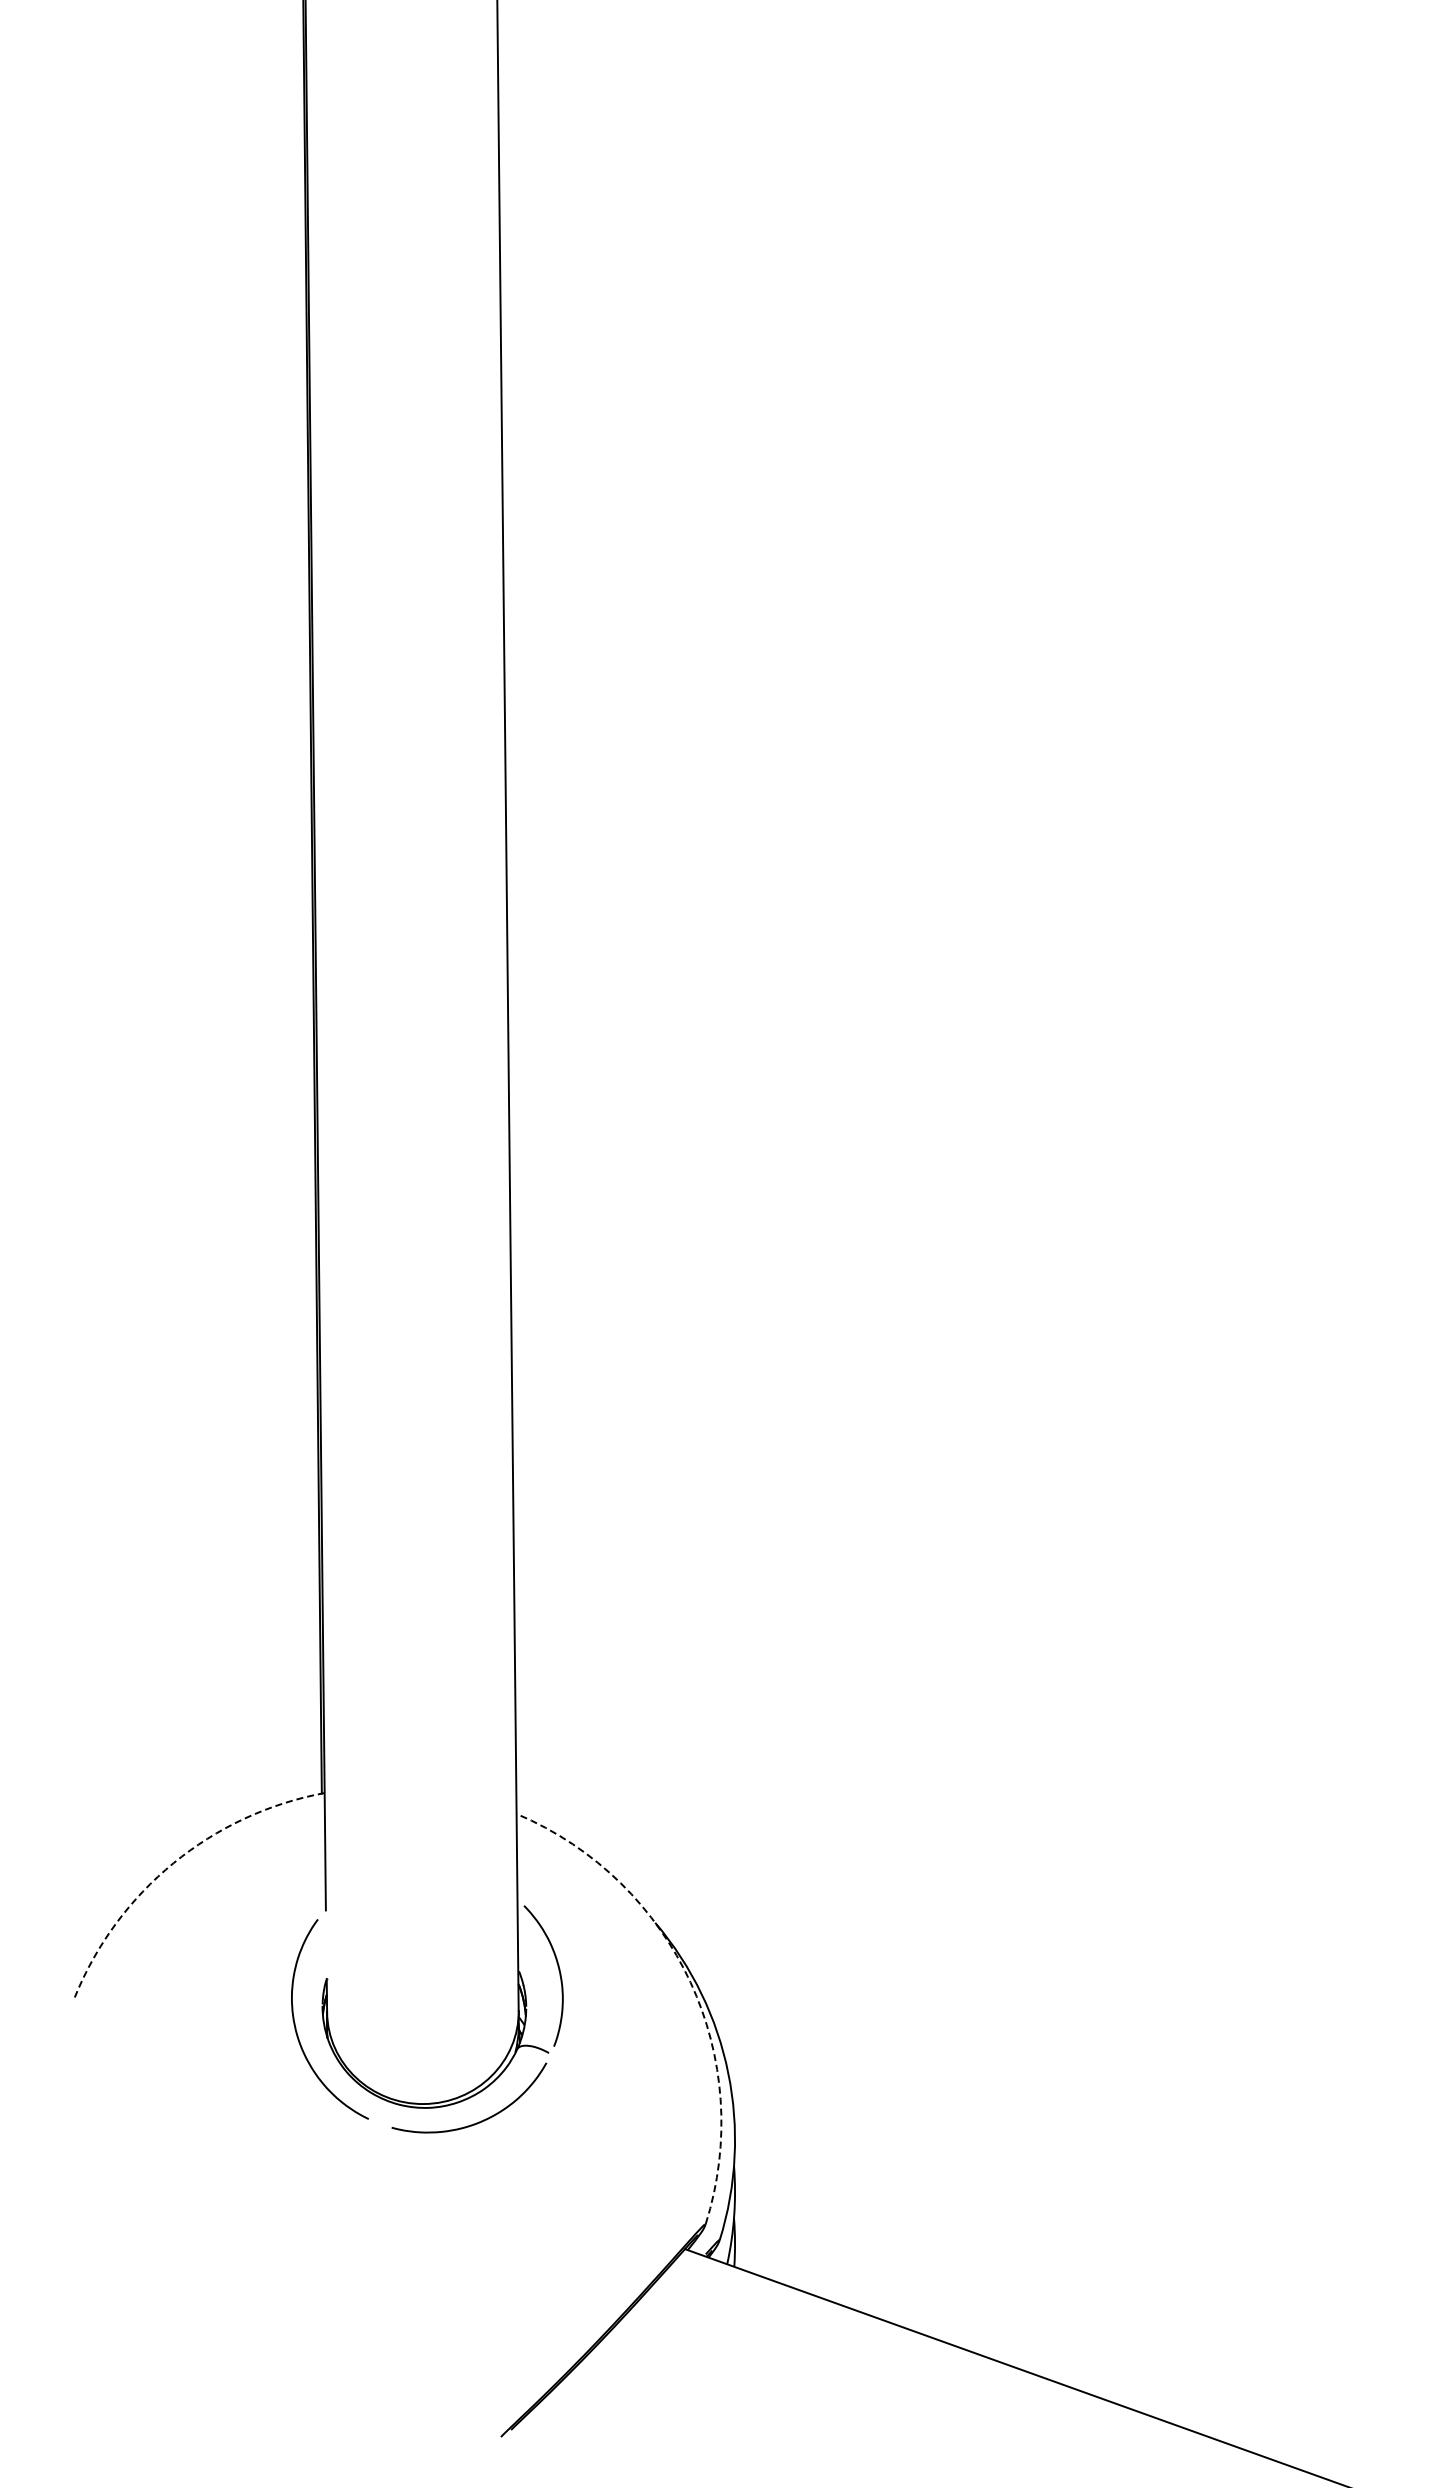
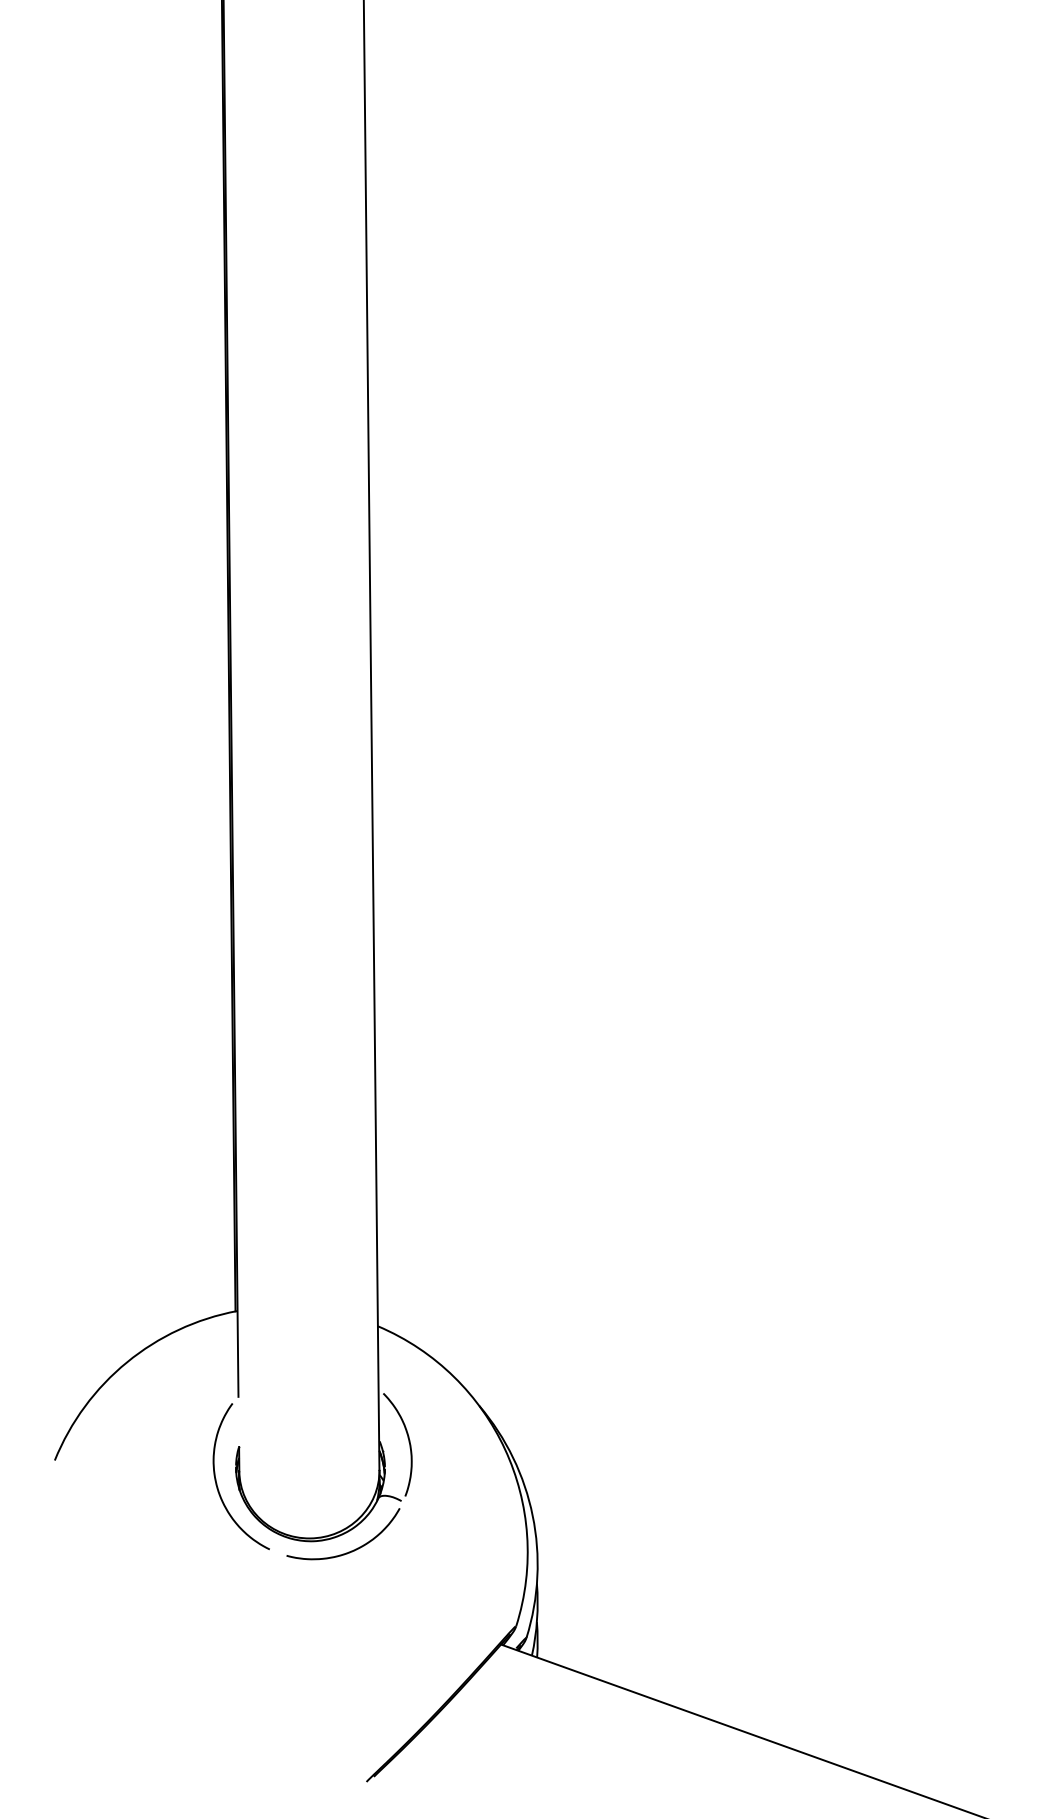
arc: (173, 1863) -> (127, 1362), dashed -> solid
arc: (690, 1982) -> (505, 1449), dashed -> solid

